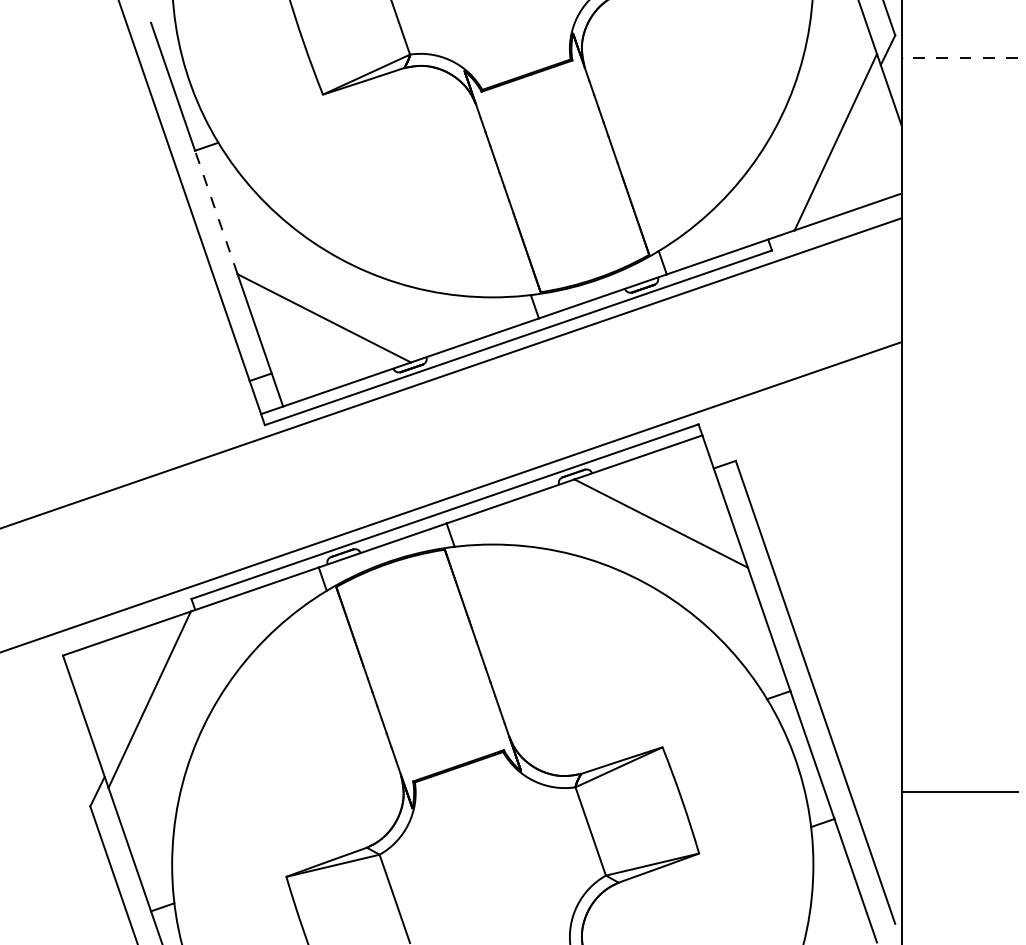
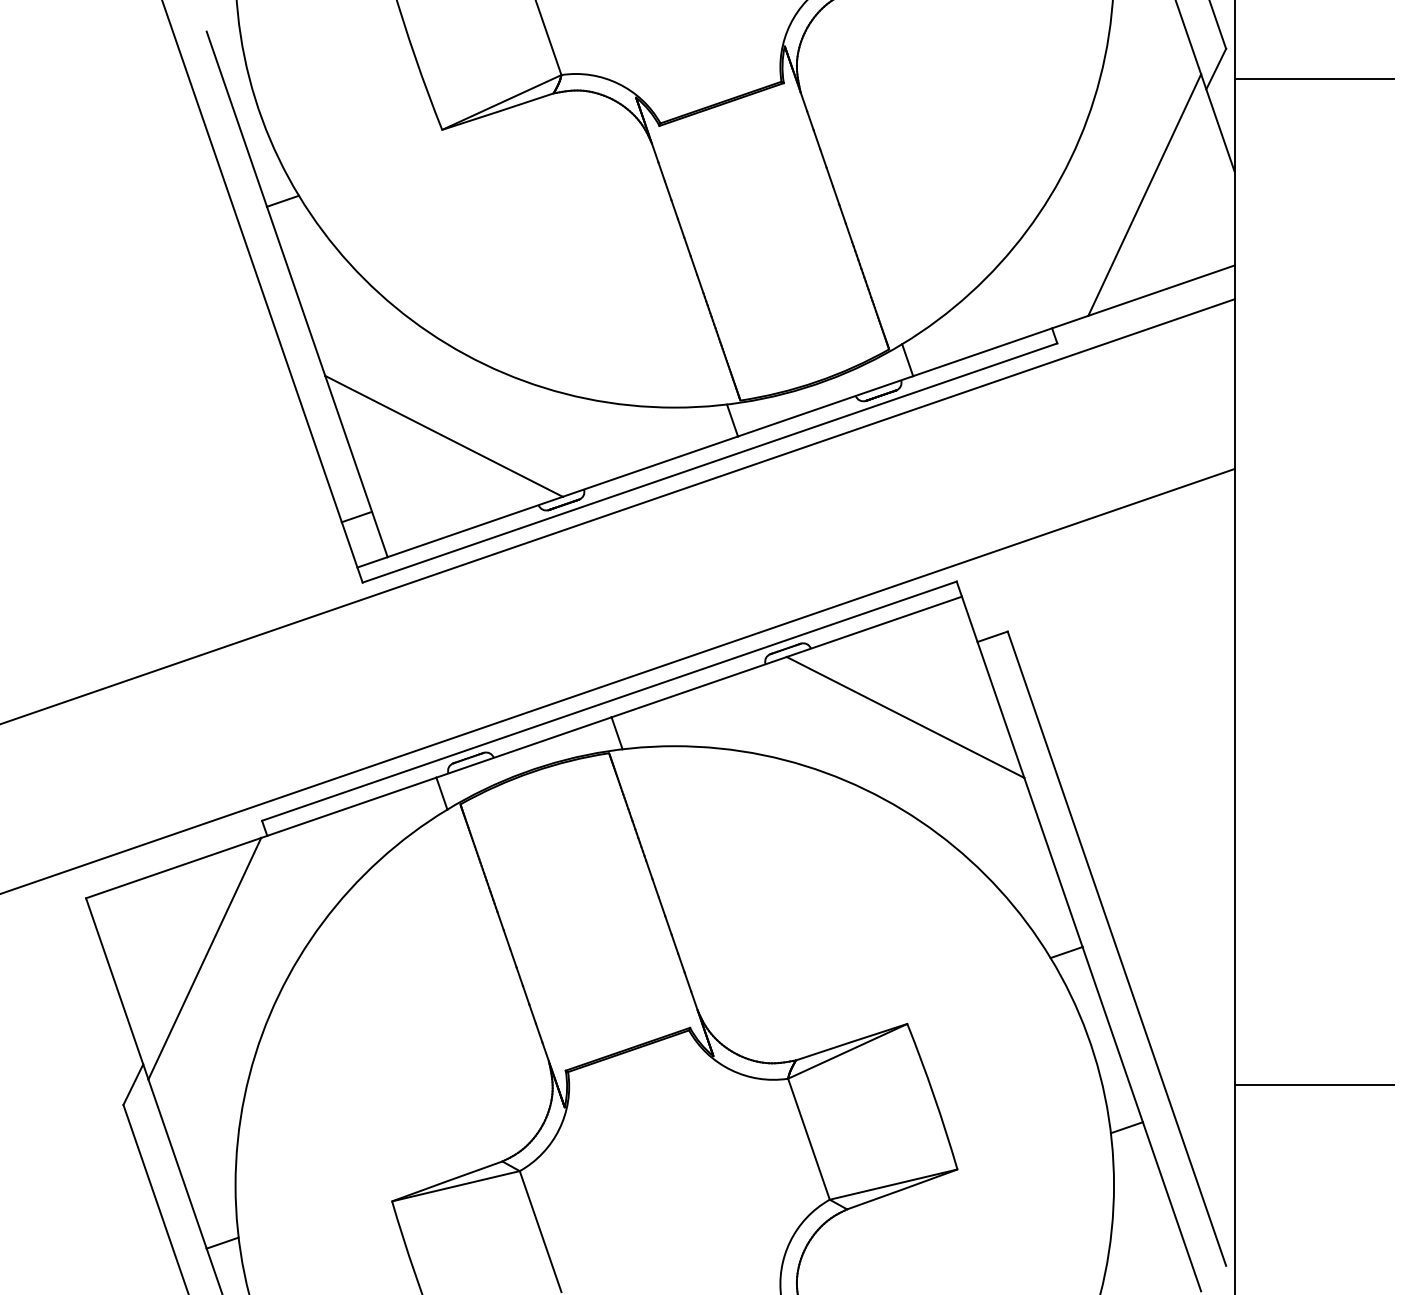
line: (959, 57) -> (1314, 79), dashed -> solid
line: (215, 211) -> (295, 290), dashed -> solid

